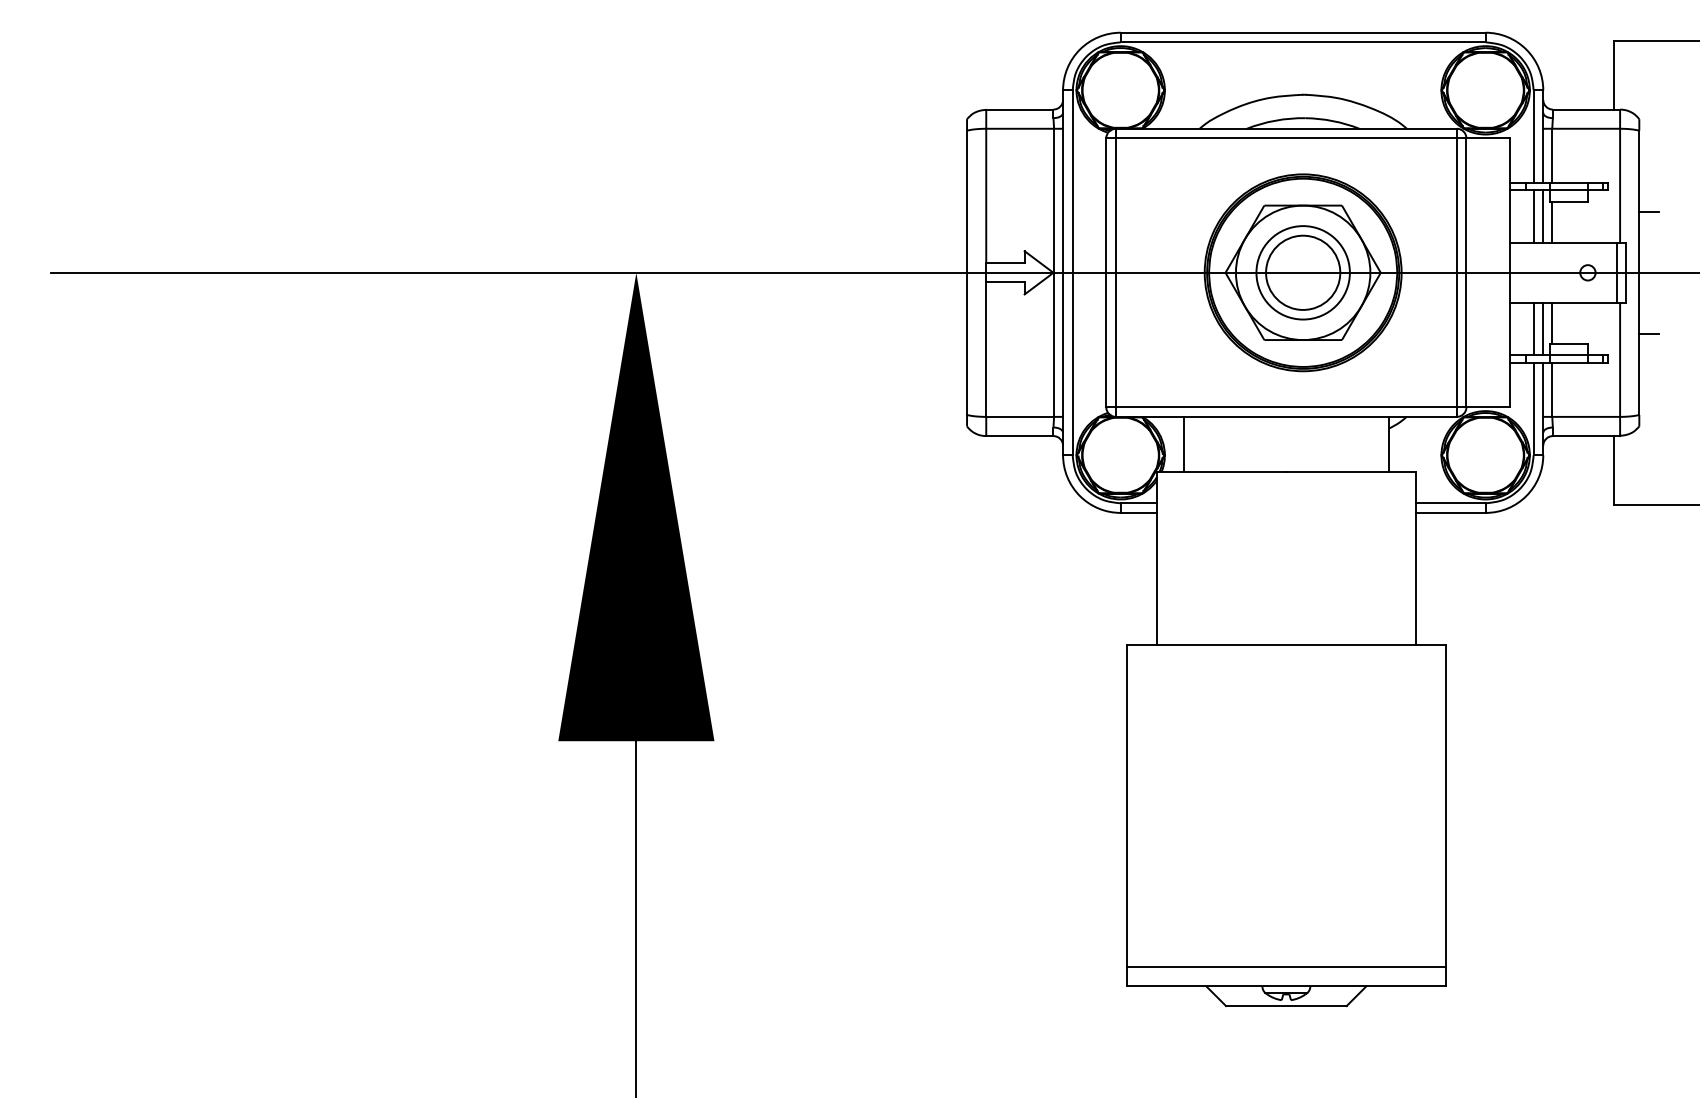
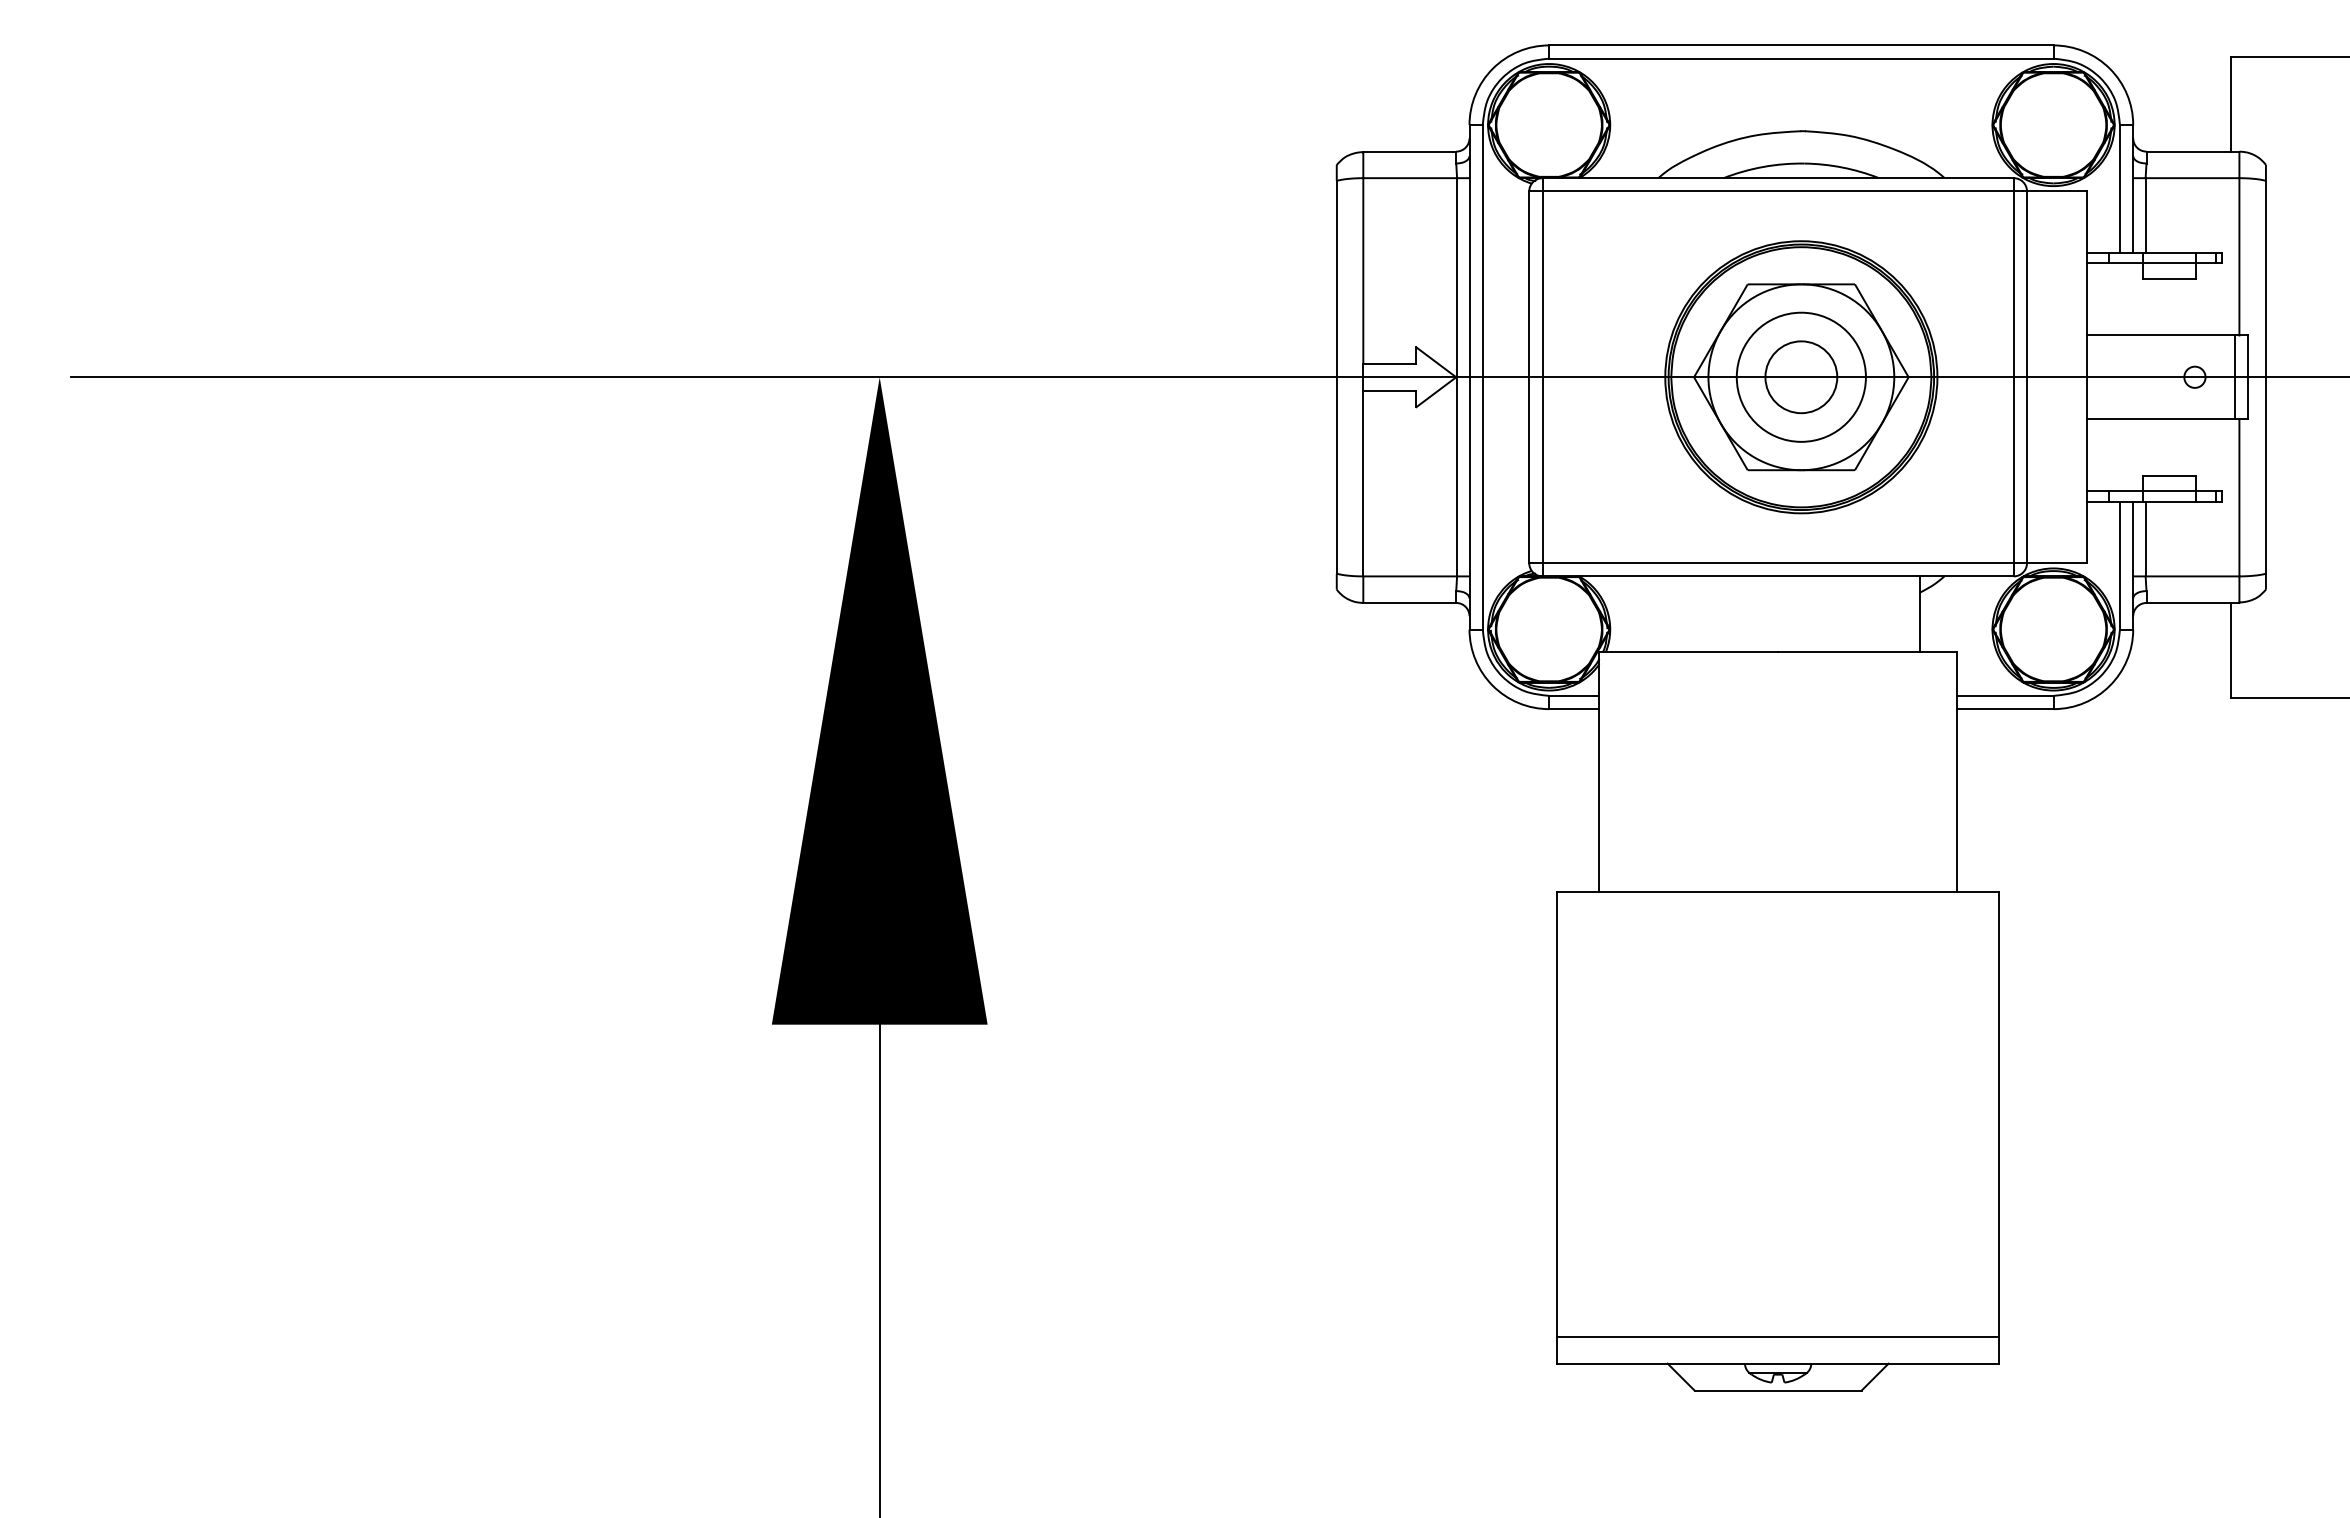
line: (1648, 212) -> (2278, 293), removed
line: (1533, 216) -> (2119, 299), removed
line: (1543, 216) -> (2133, 299), removed
line: (1552, 222) -> (2145, 307), removed
circle: (1303, 272) -> (1801, 376), size x0.7
line: (1552, 323) -> (2145, 447), removed
line: (1533, 329) -> (2119, 455), removed
line: (1543, 329) -> (2133, 455), removed
line: (1648, 333) -> (2278, 461), removed
line: (1183, 444) -> (1636, 614), removed

